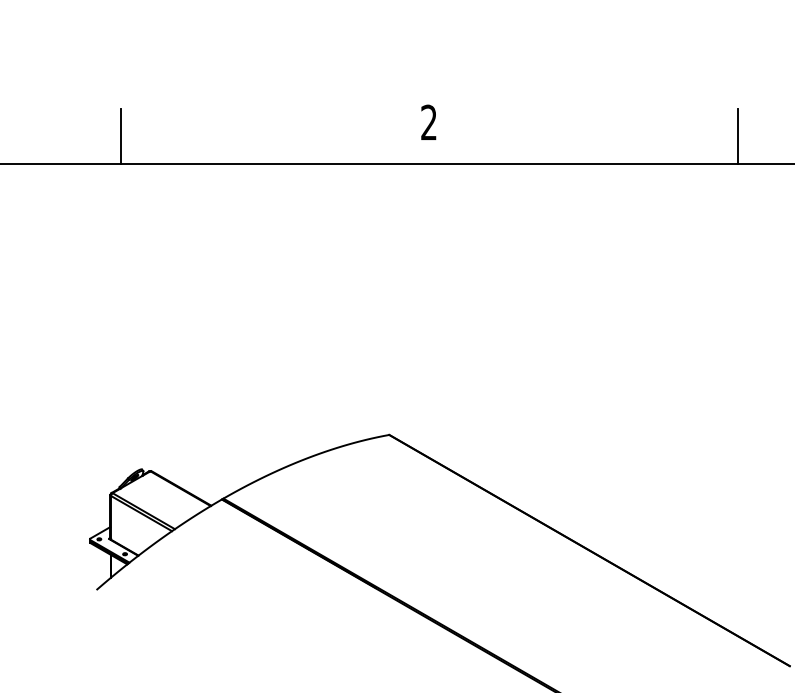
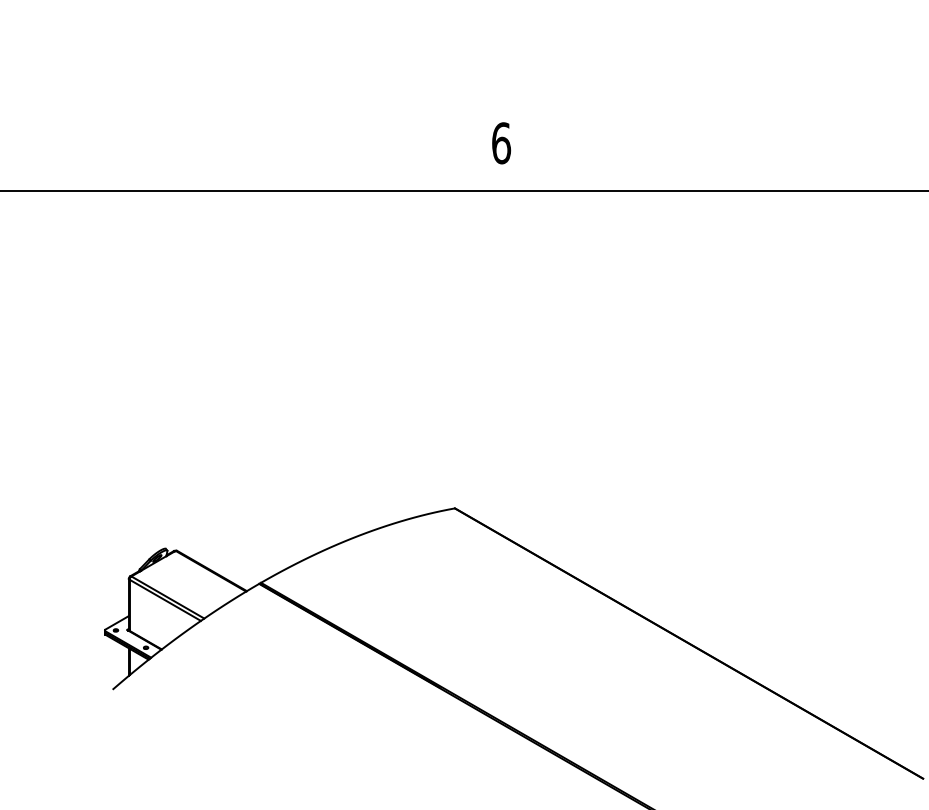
text: (429, 122) -> (501, 143), 2 -> 6
line: (121, 136) -> (141, 159), removed
line: (737, 136) -> (862, 159), removed

